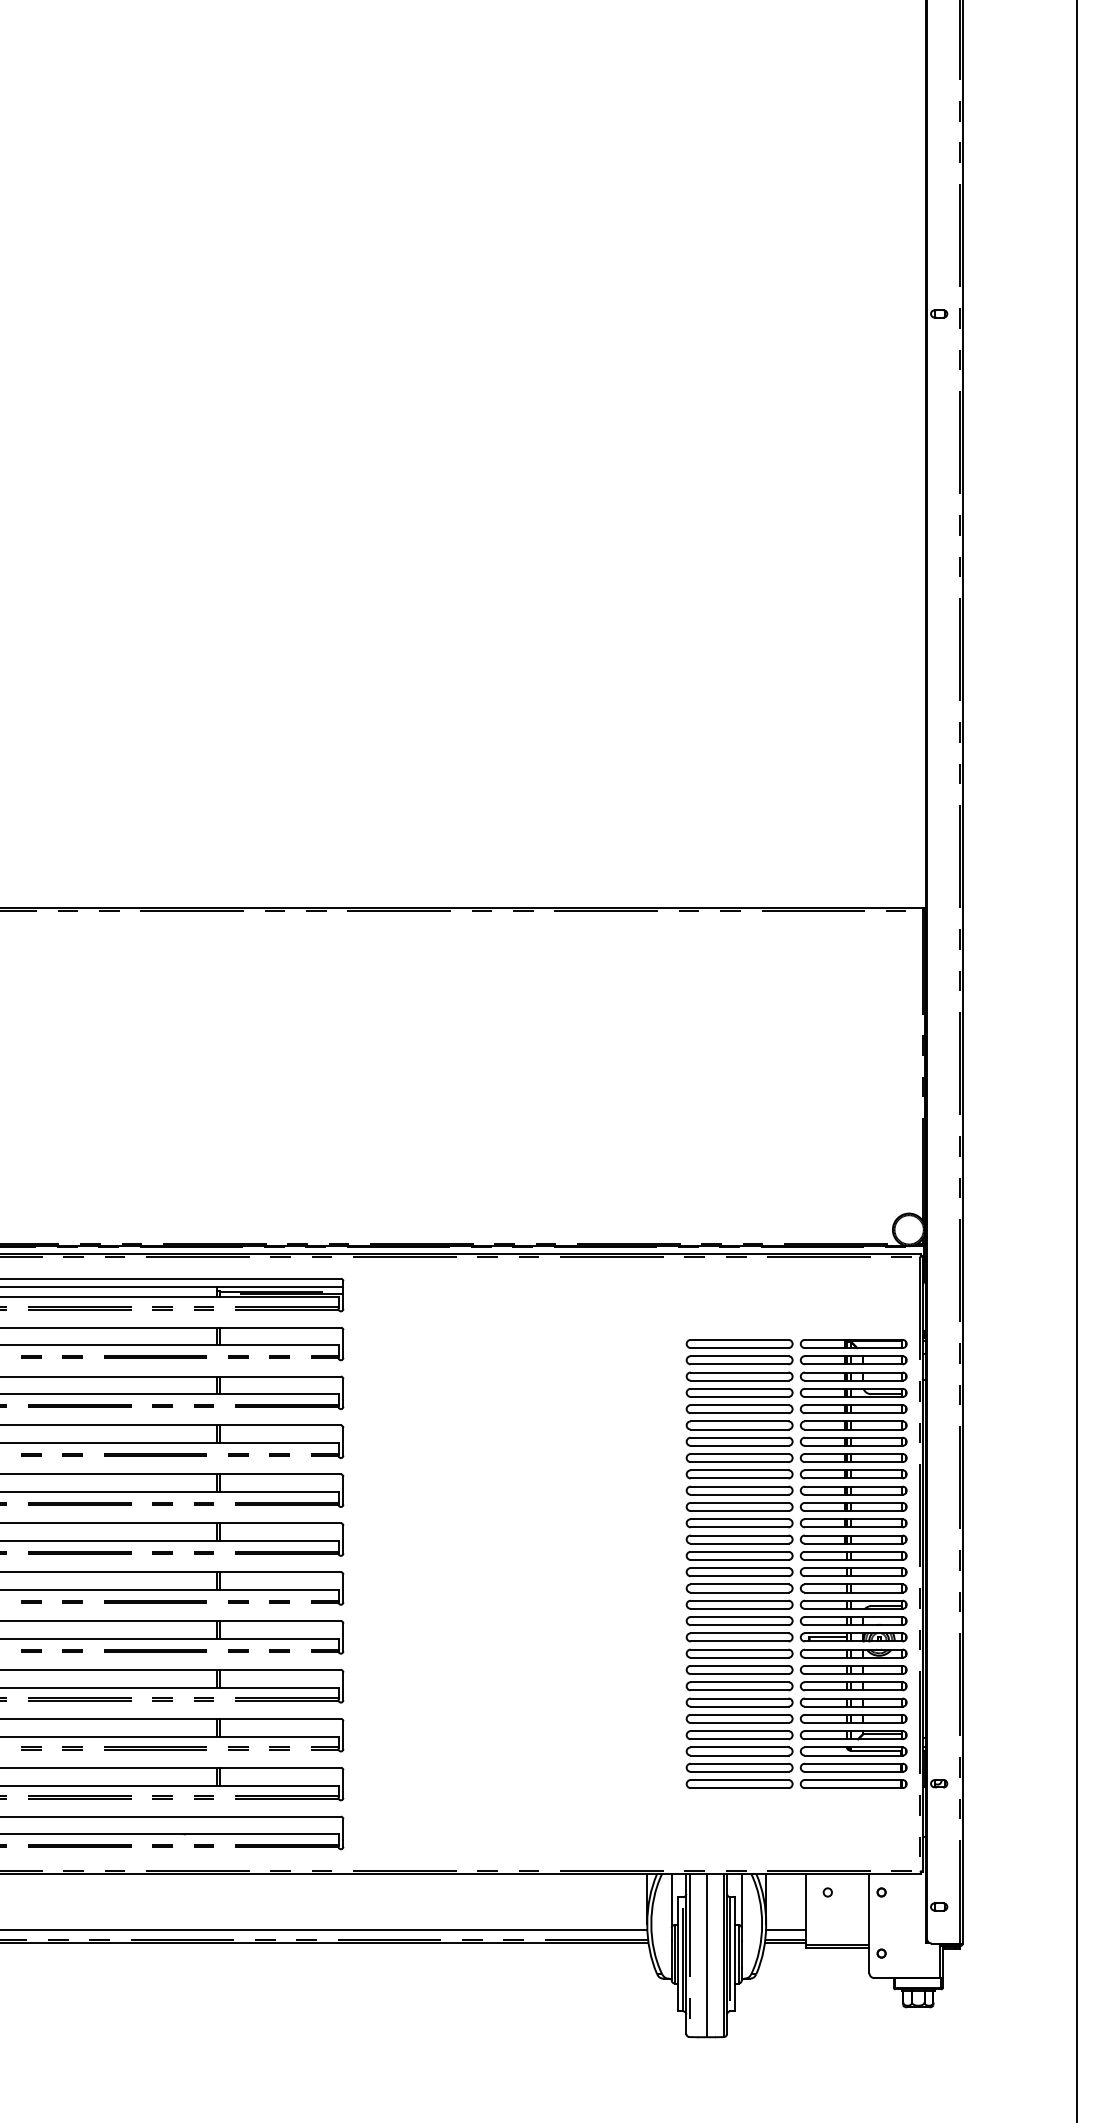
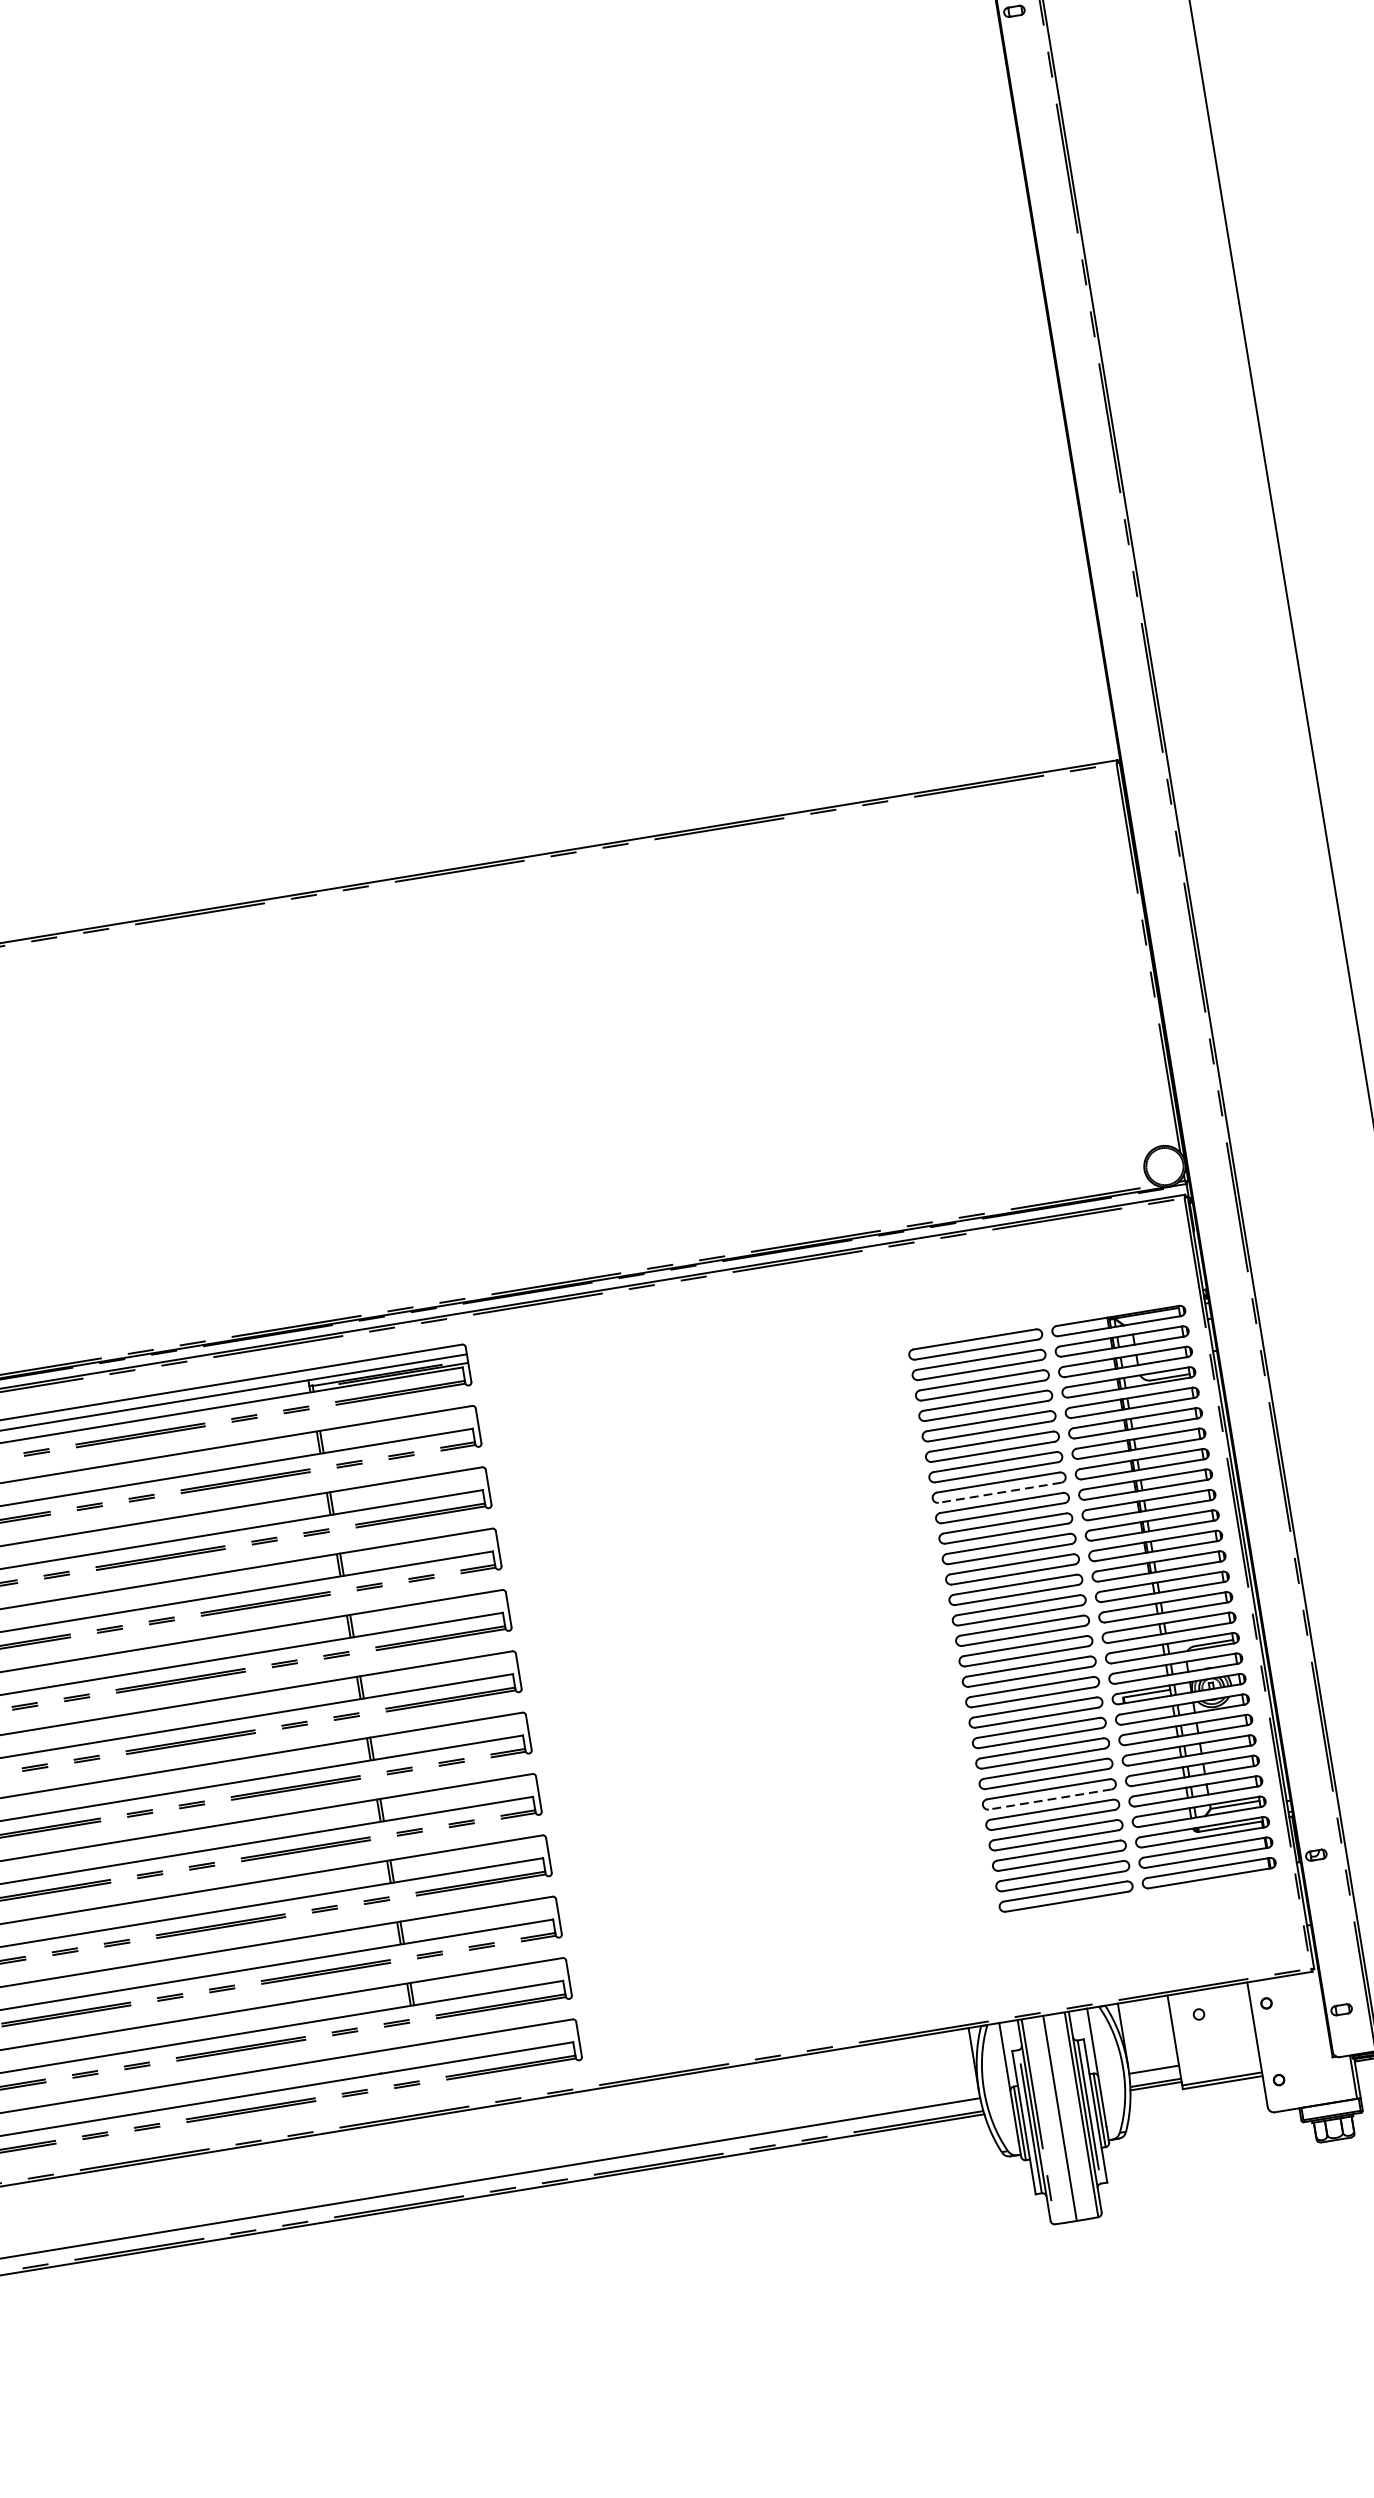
line: (739, 1462) -> (999, 1493), solid -> dashed
line: (739, 1706) -> (1049, 1799), solid -> dashed

